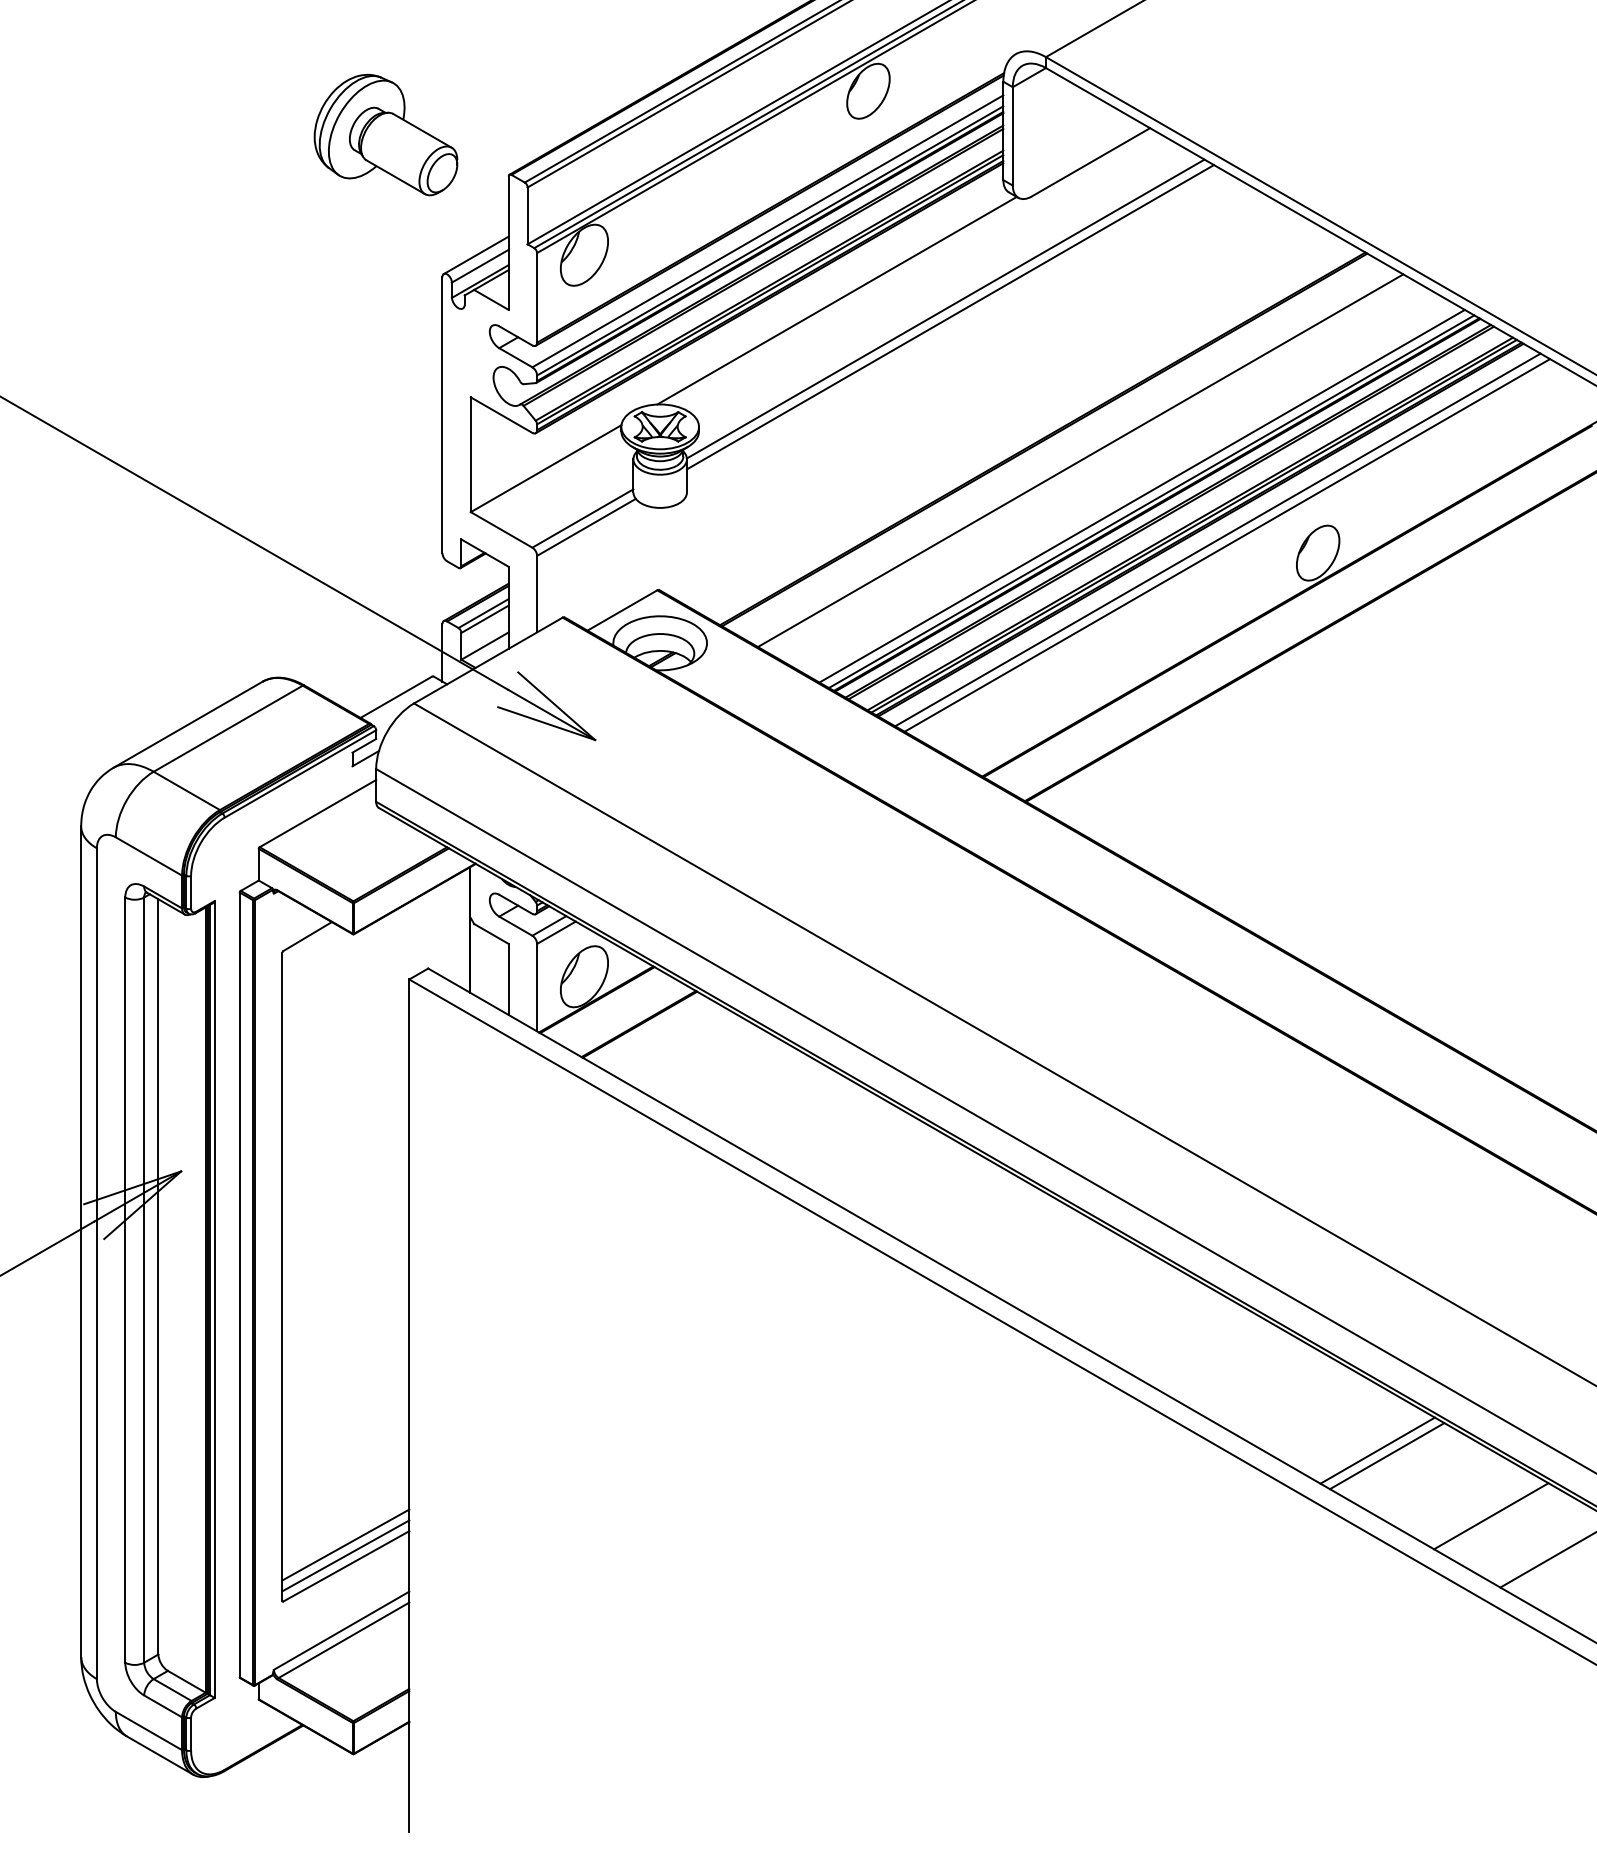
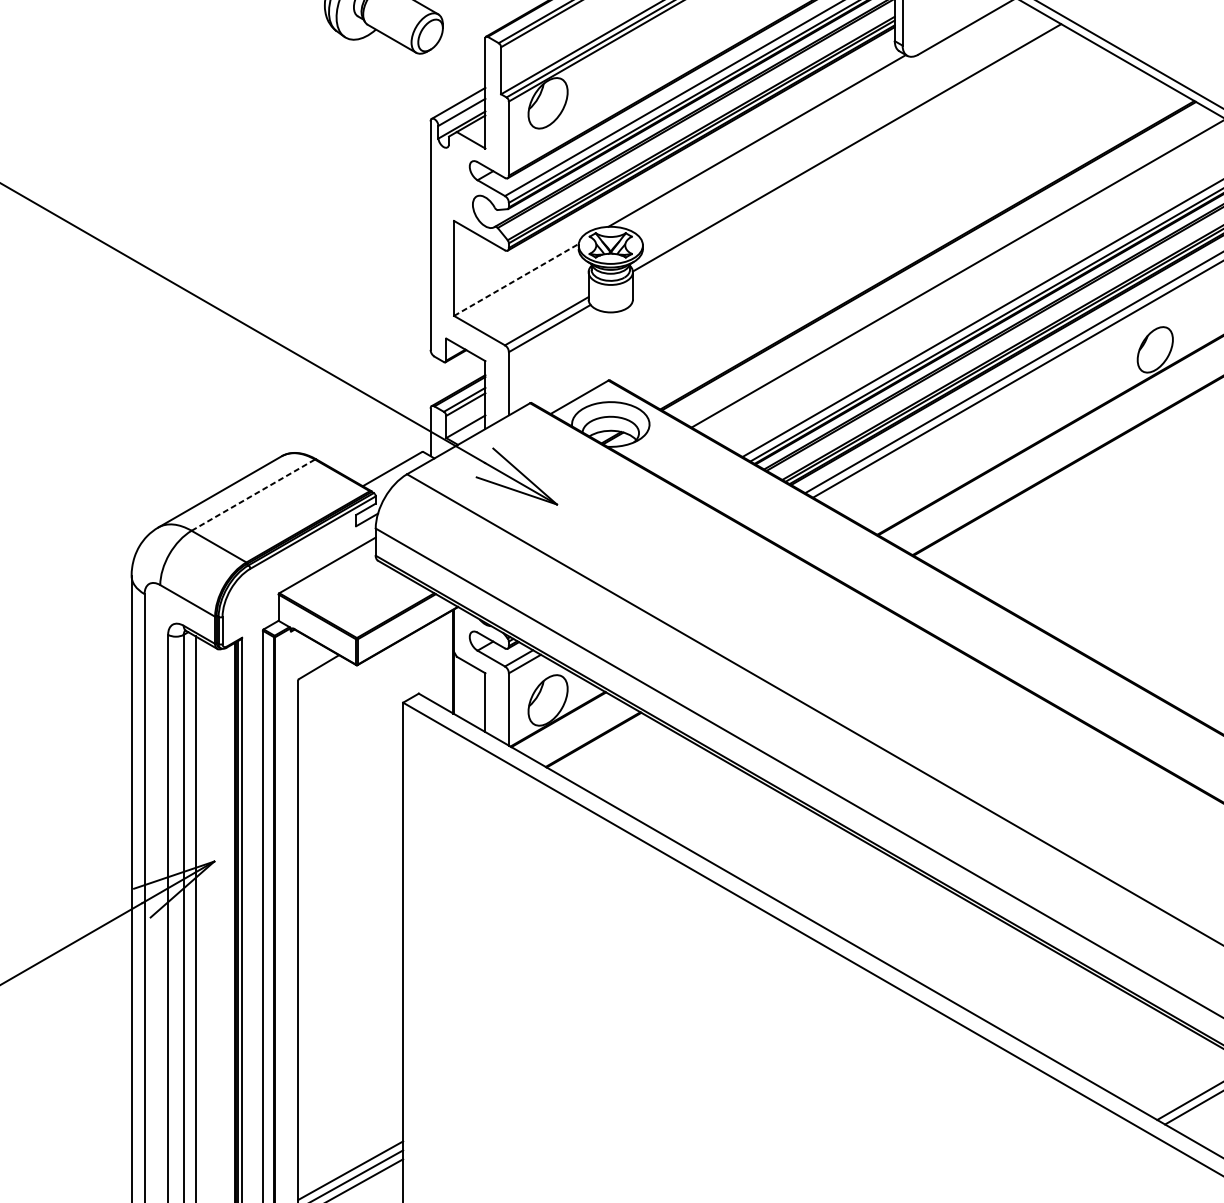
line: (950, 317) -> (851, 154), removed
line: (546, 468) -> (516, 279), solid -> dashed
line: (228, 728) -> (253, 494), solid -> dashed

